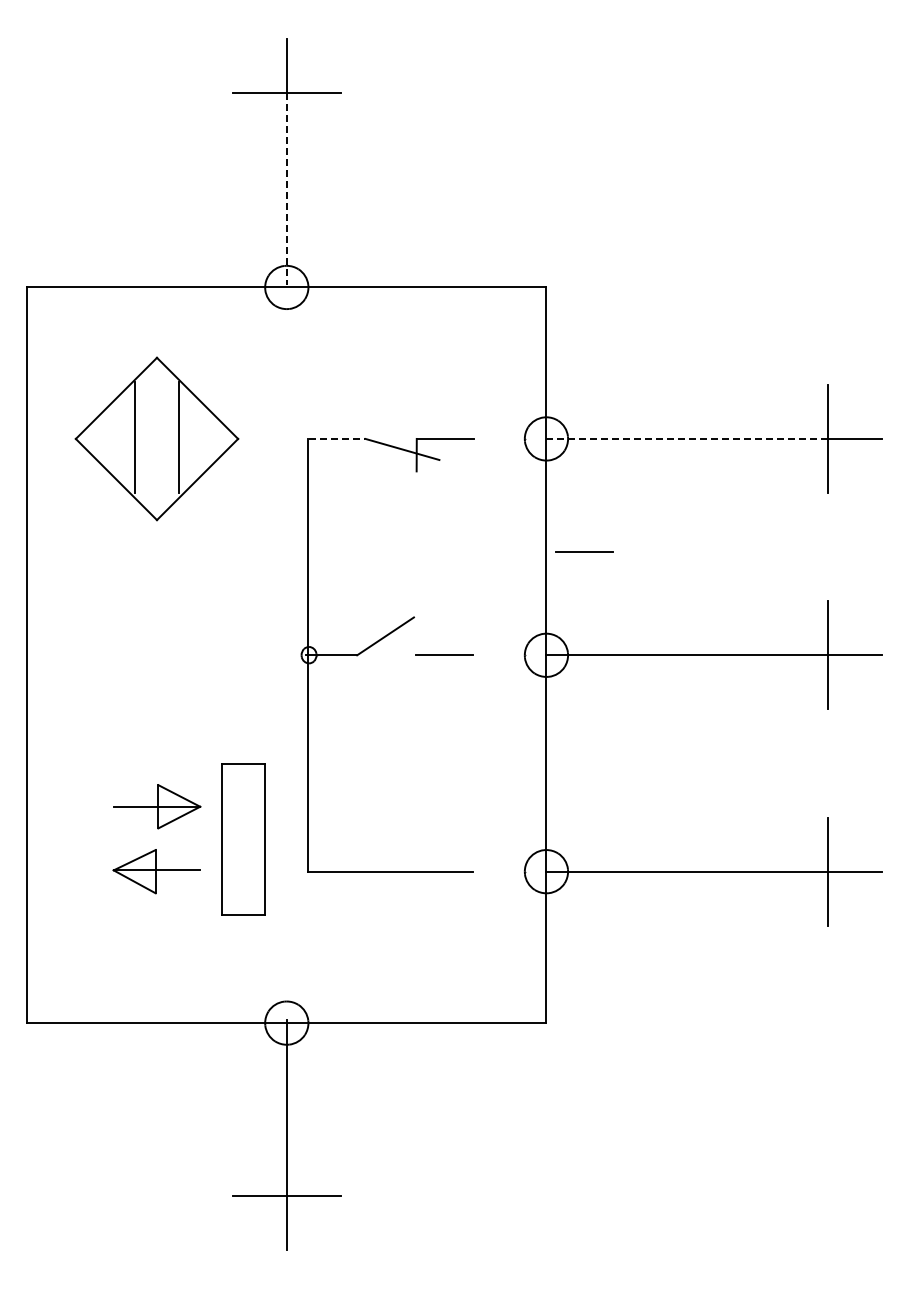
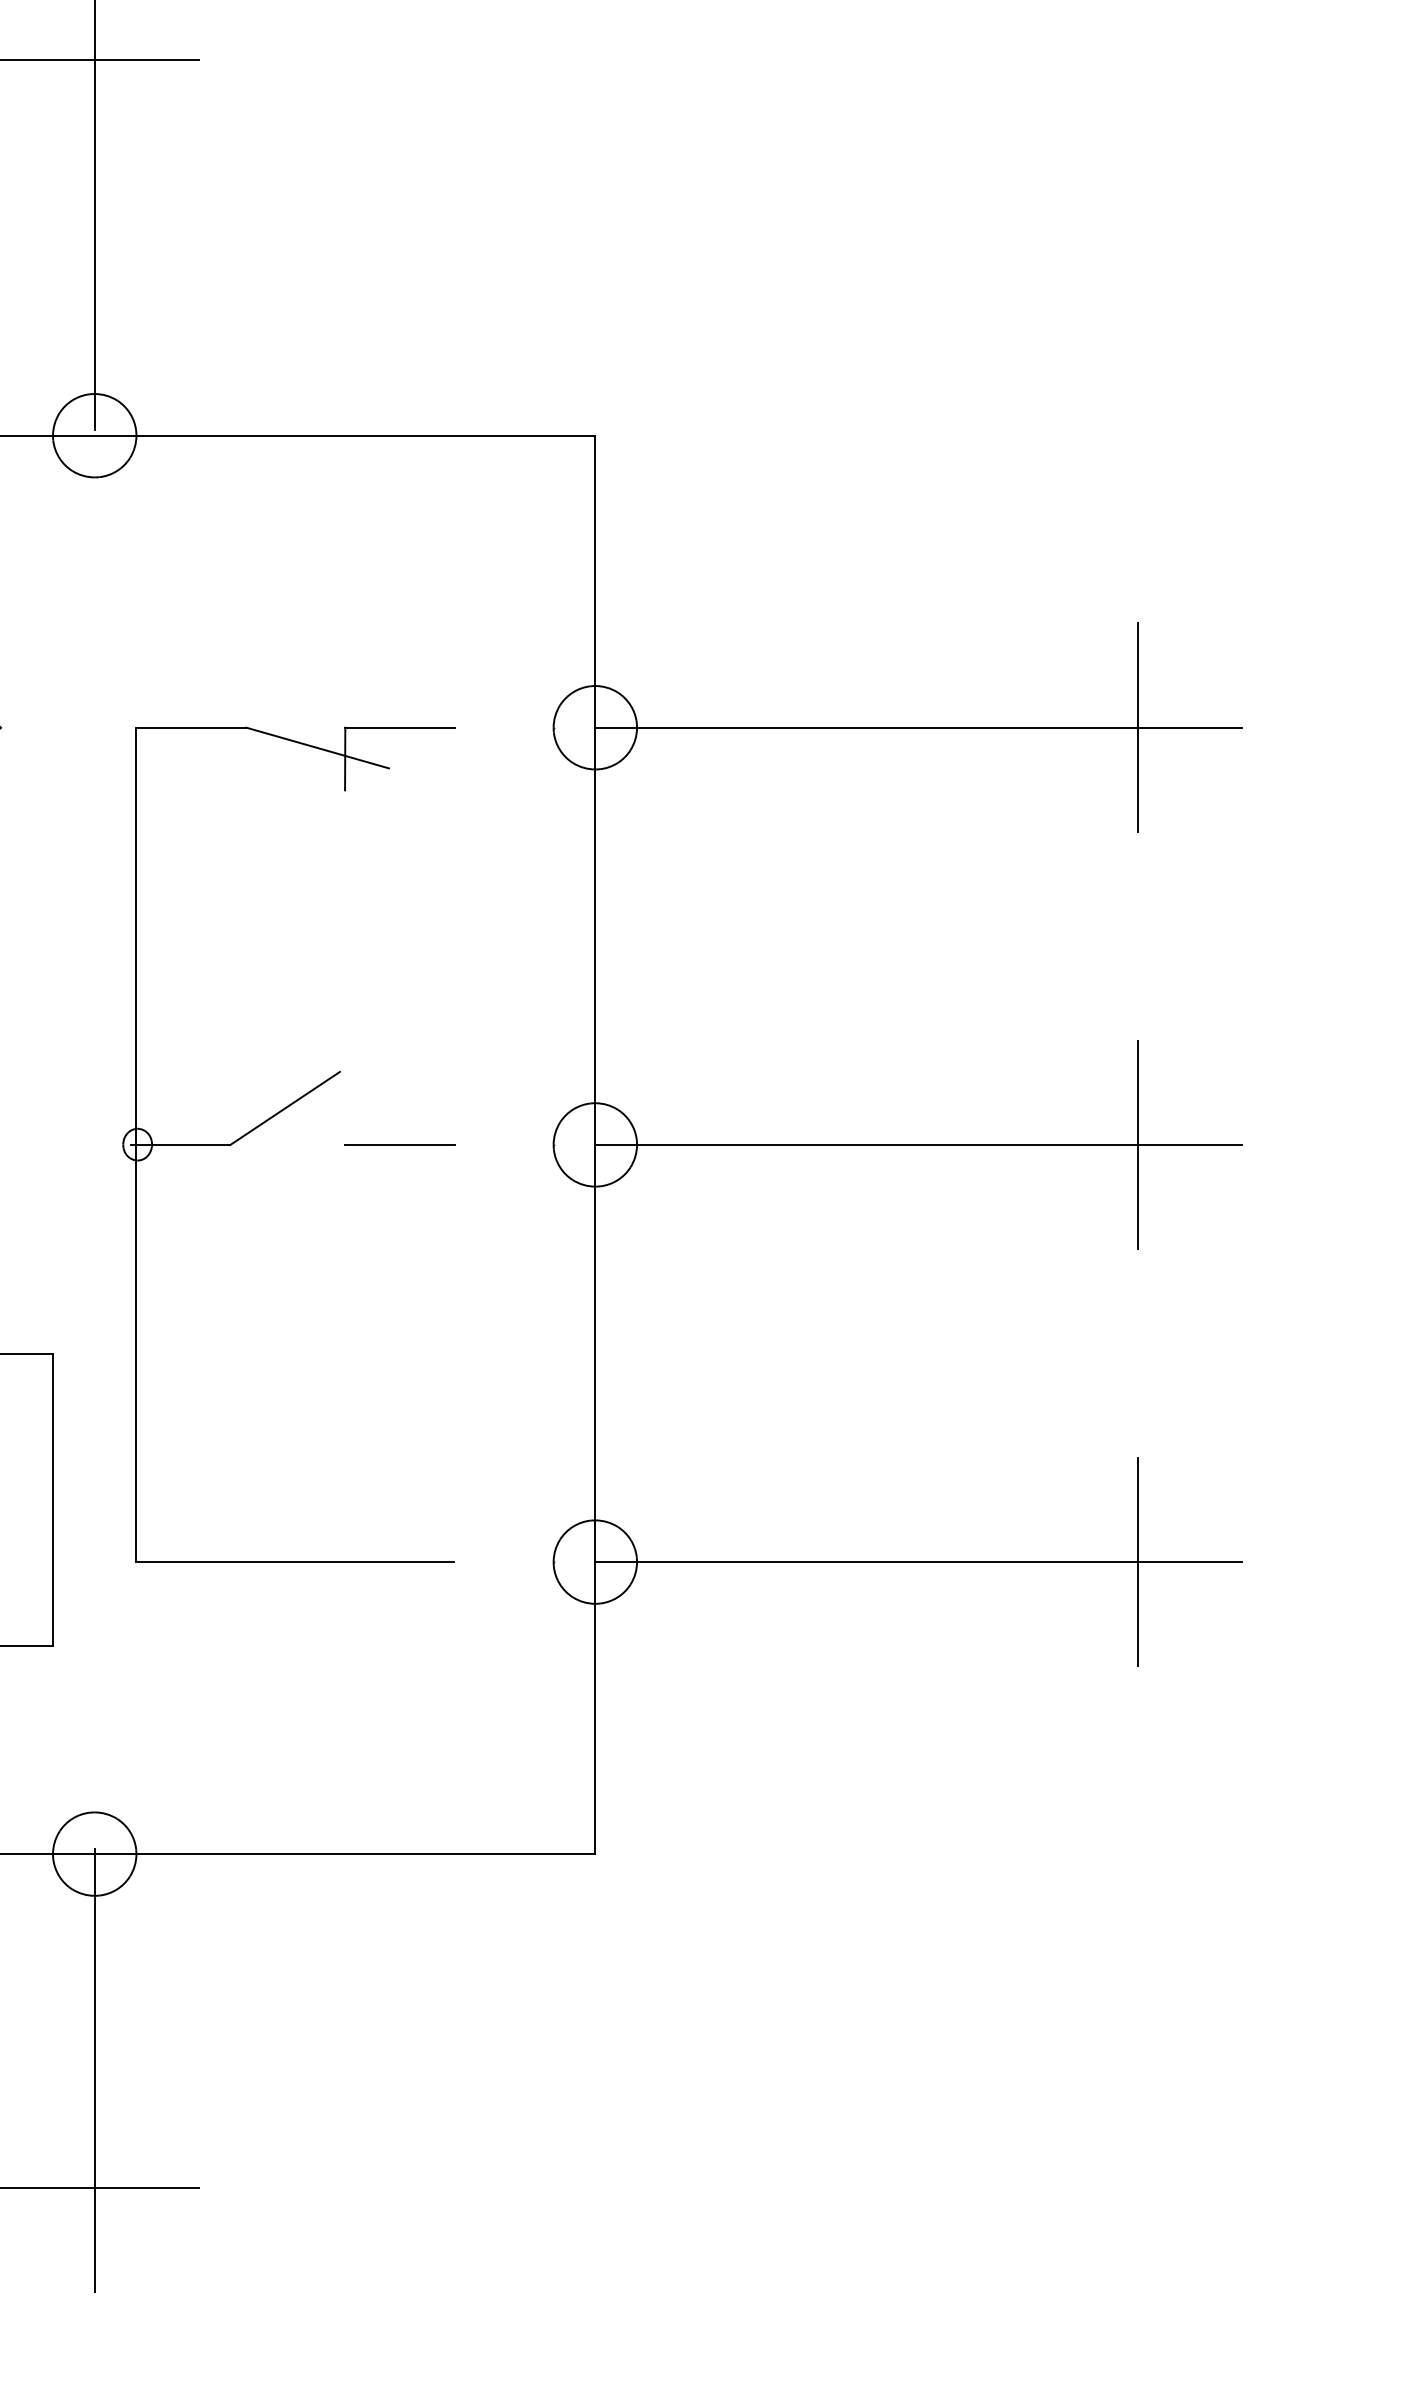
line: (286, 189) -> (94, 246), dashed -> solid
line: (337, 438) -> (192, 726), dashed -> solid
line: (687, 438) -> (867, 726), dashed -> solid
line: (584, 551) -> (668, 944), removed

